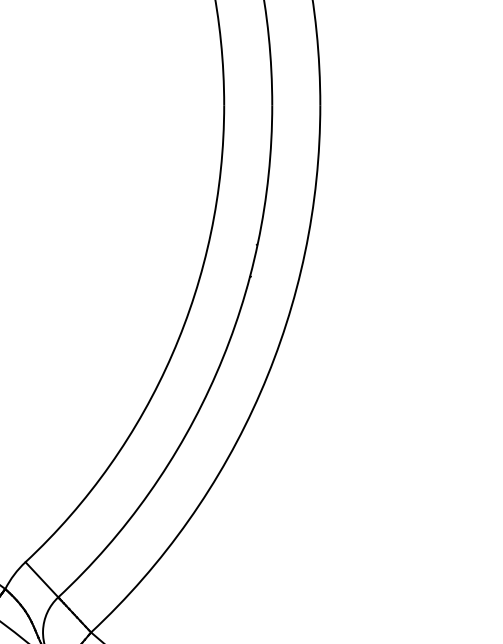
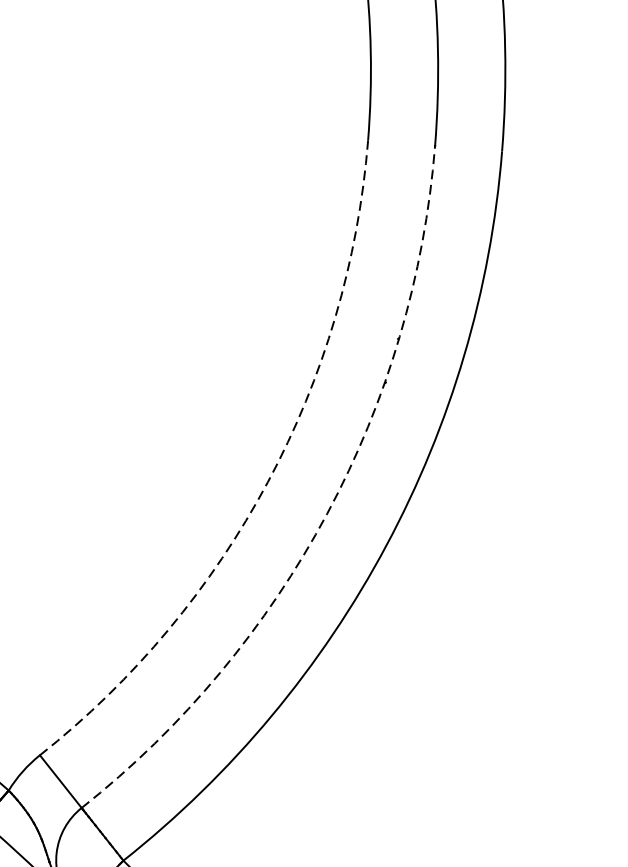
arc: (172, 354) -> (268, 482), solid -> dashed
arc: (216, 373) -> (327, 513), solid -> dashed

